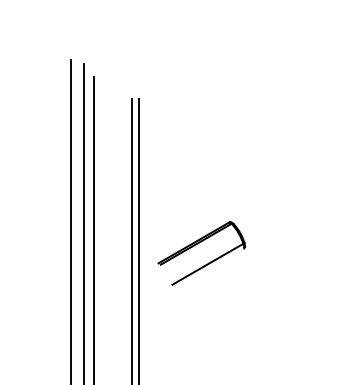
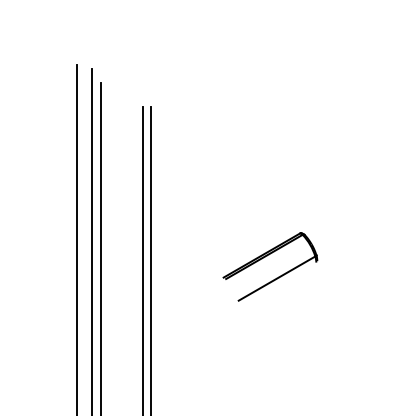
part: (197, 244) -> (265, 257), moved

